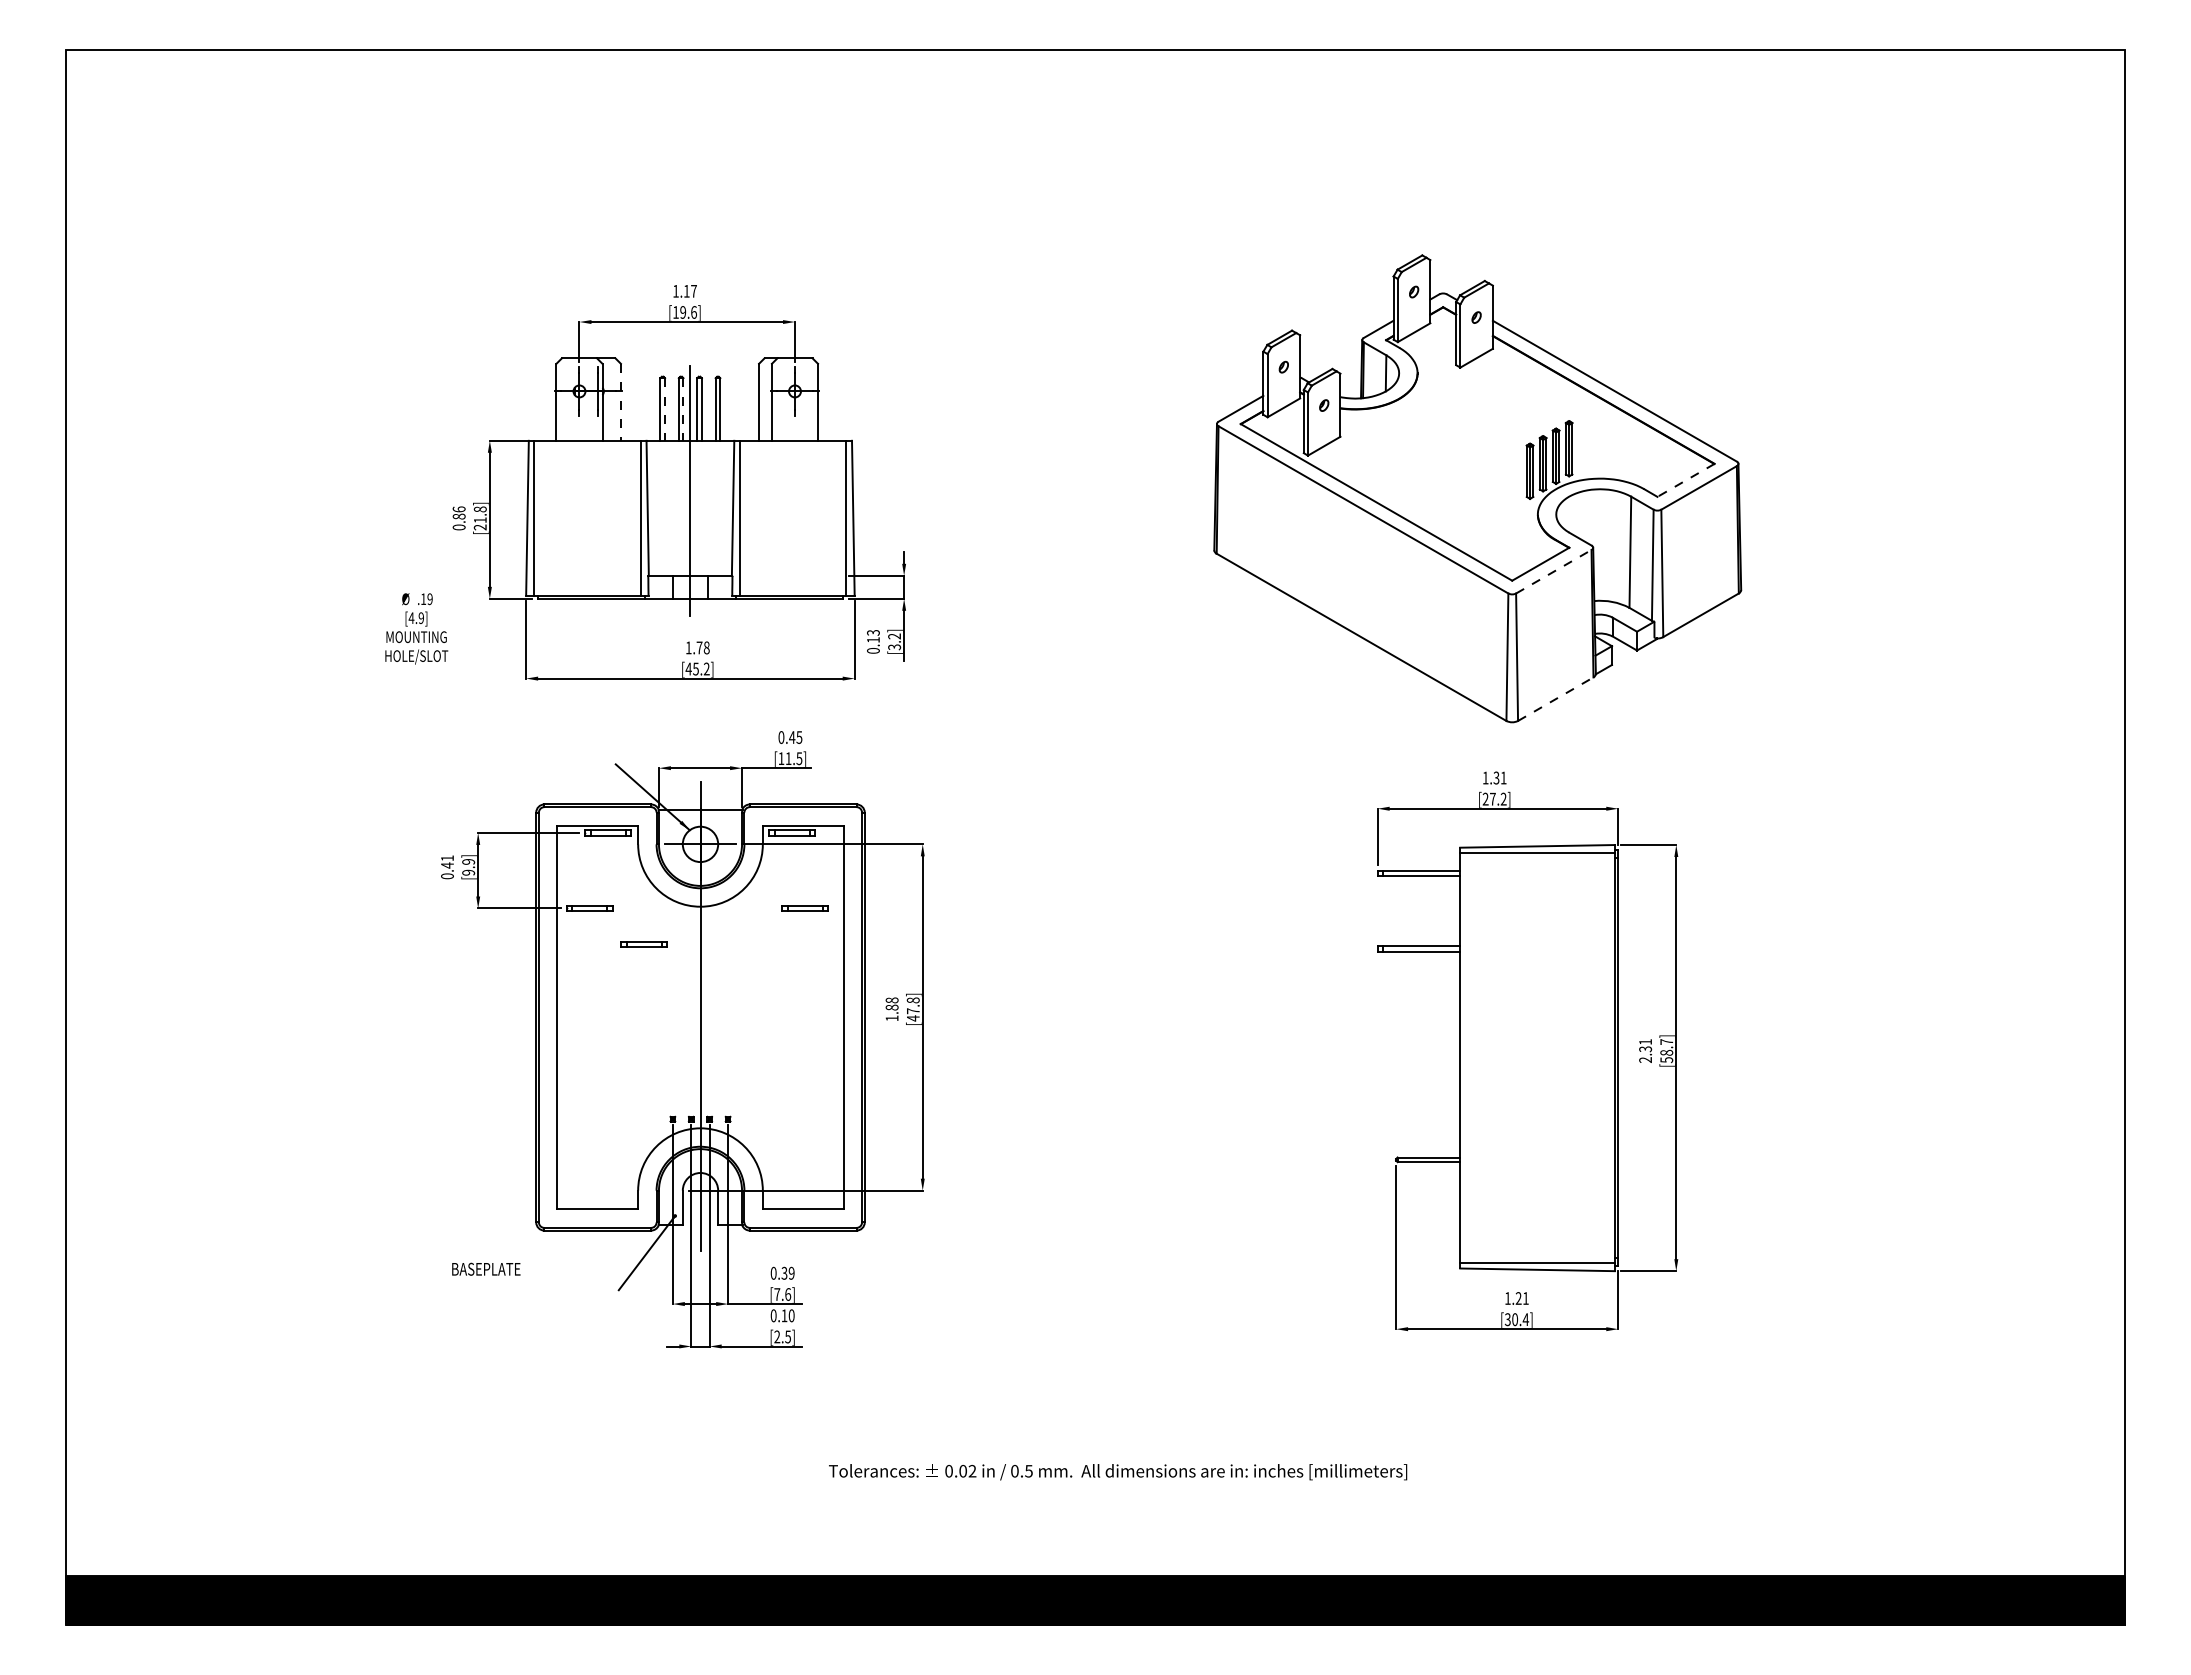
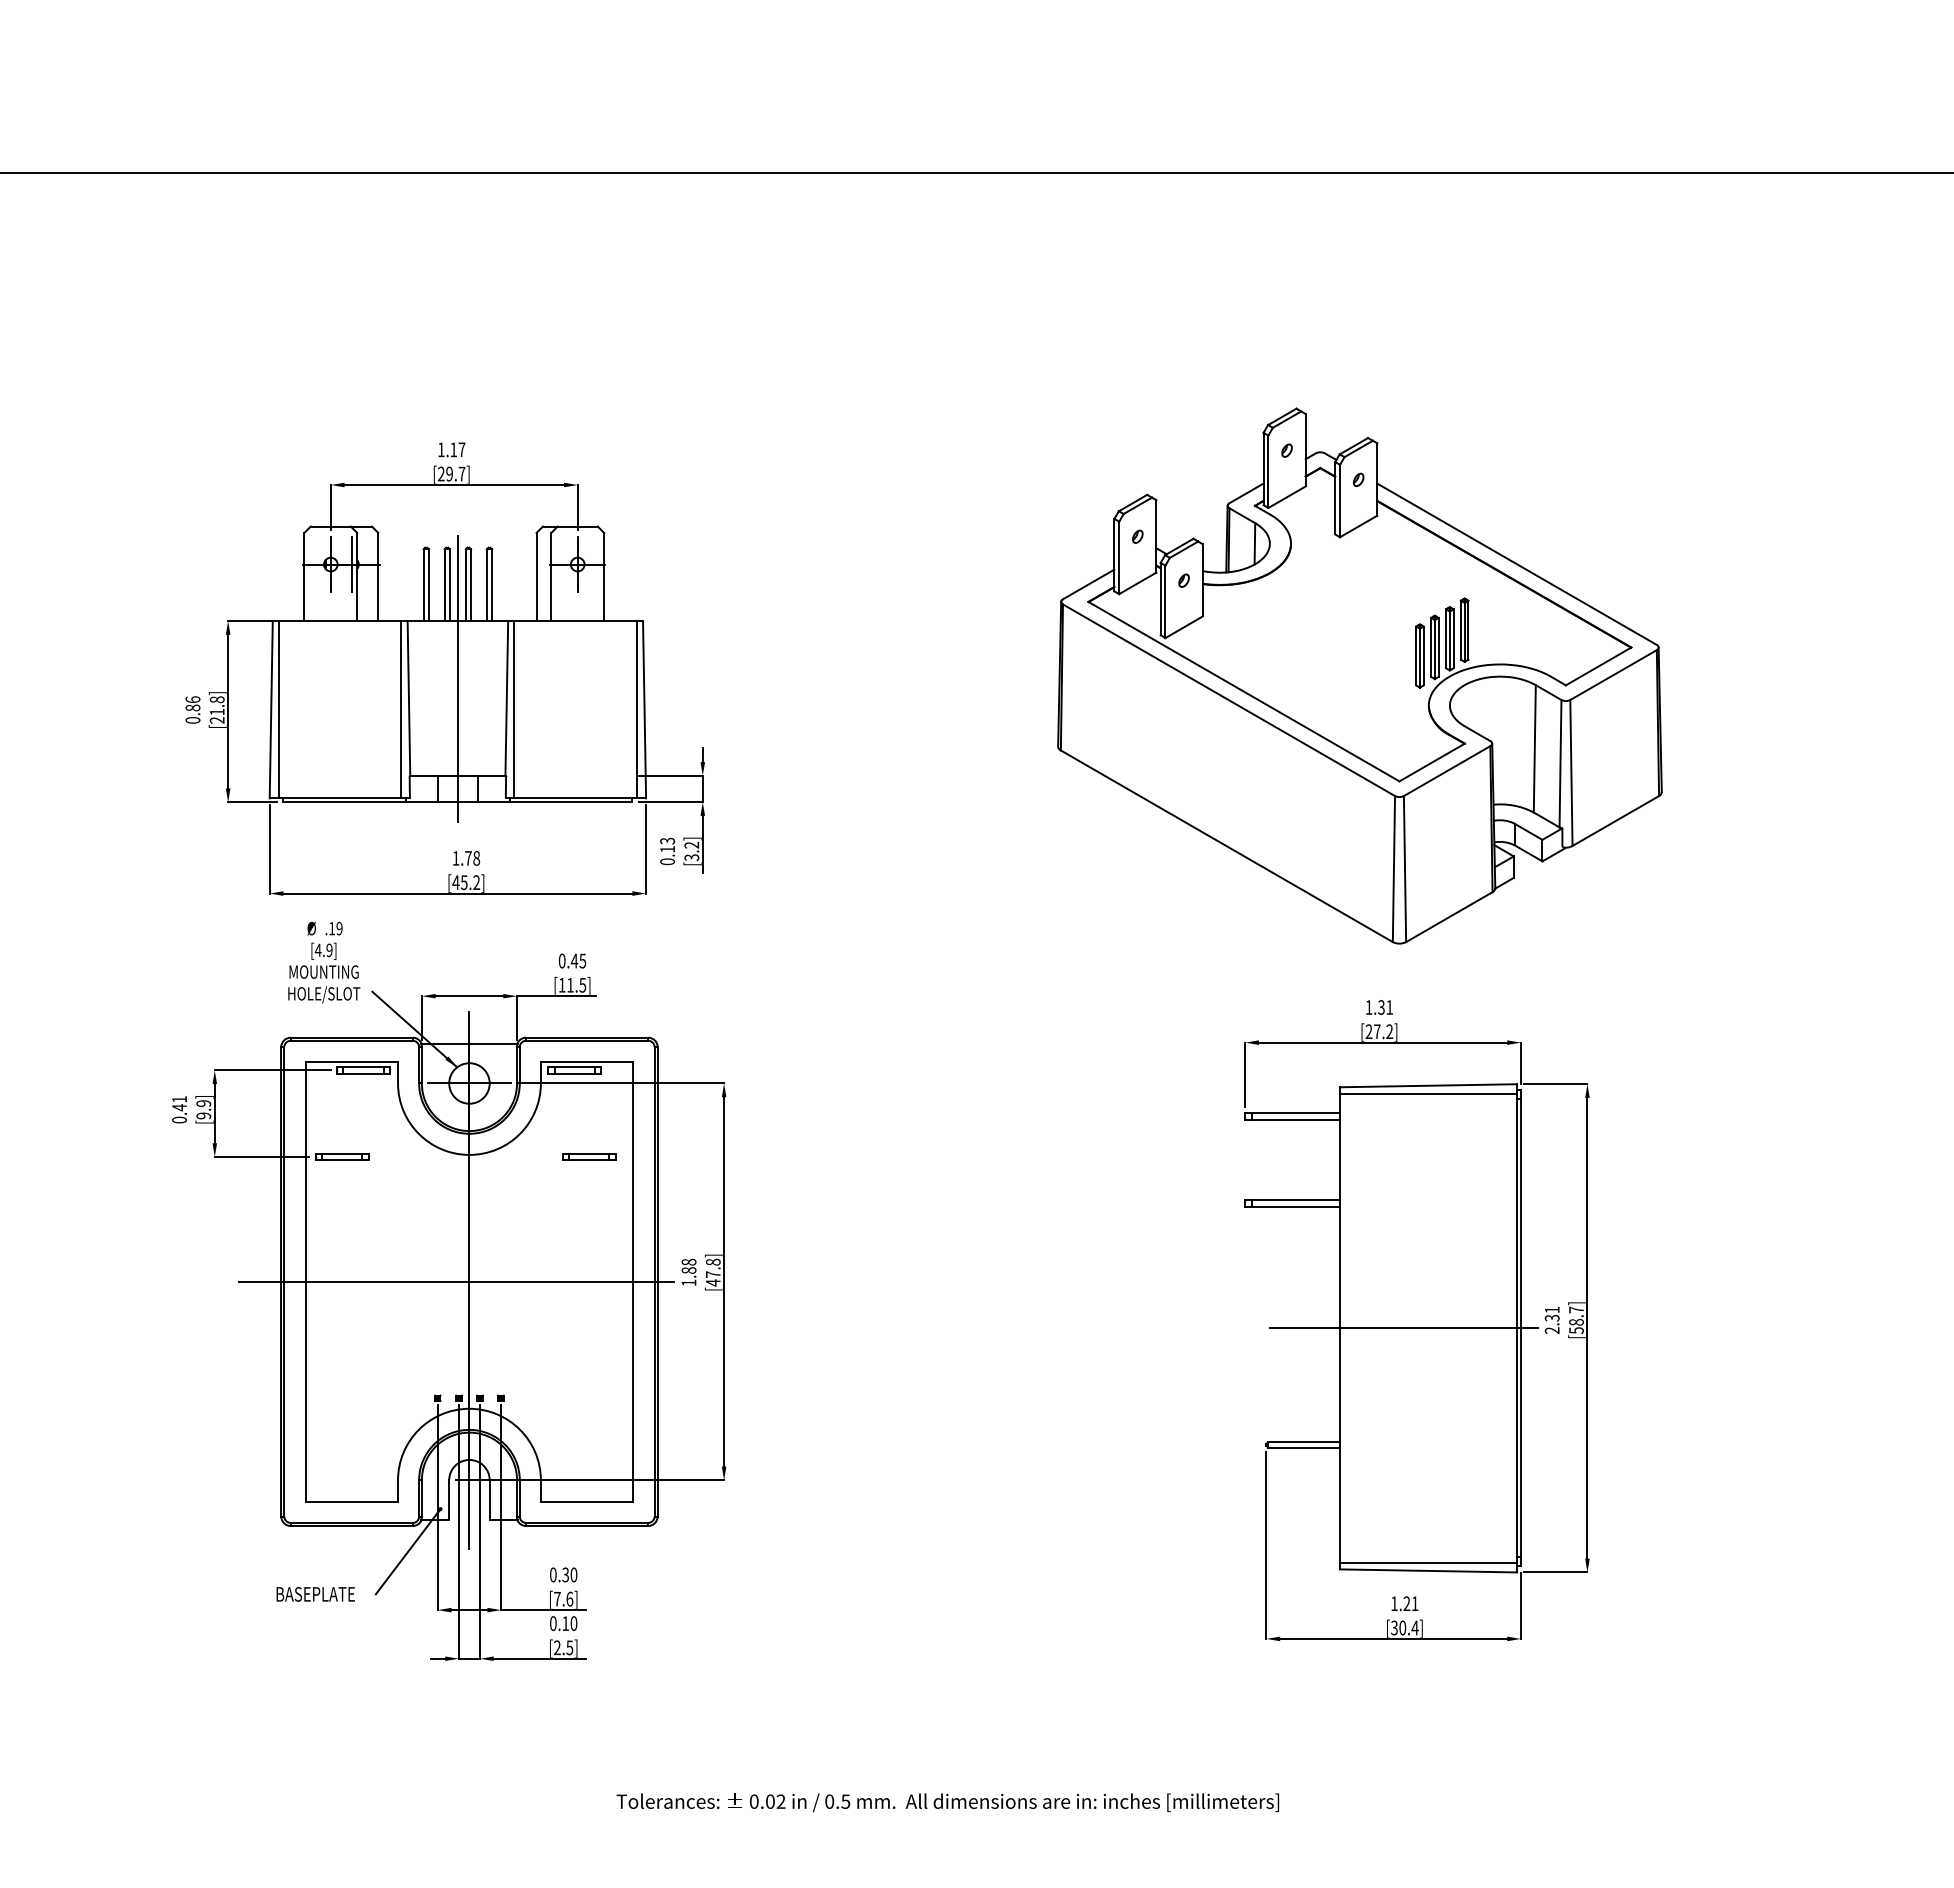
text: (684, 312) -> (451, 474), [19.6] -> [29.7]
line: (620, 402) -> (377, 577), dashed -> solid
line: (665, 410) -> (429, 586), dashed -> solid
line: (683, 410) -> (449, 586), dashed -> solid
line: (1685, 480) -> (1597, 666), dashed -> solid
line: (1553, 571) -> (1446, 770), dashed -> solid
text: (416, 628) -> (323, 962), moved
line: (1555, 699) -> (1449, 917), dashed -> solid
part: (643, 944) -> (404, 1198), removed
line: (688, 1017) -> (455, 1281), added
line: (1516, 1058) -> (1404, 1328), added
text: (486, 1268) -> (315, 1593), moved
text: (791, 1273) -> (573, 1575), 0.39 -> 0.30

